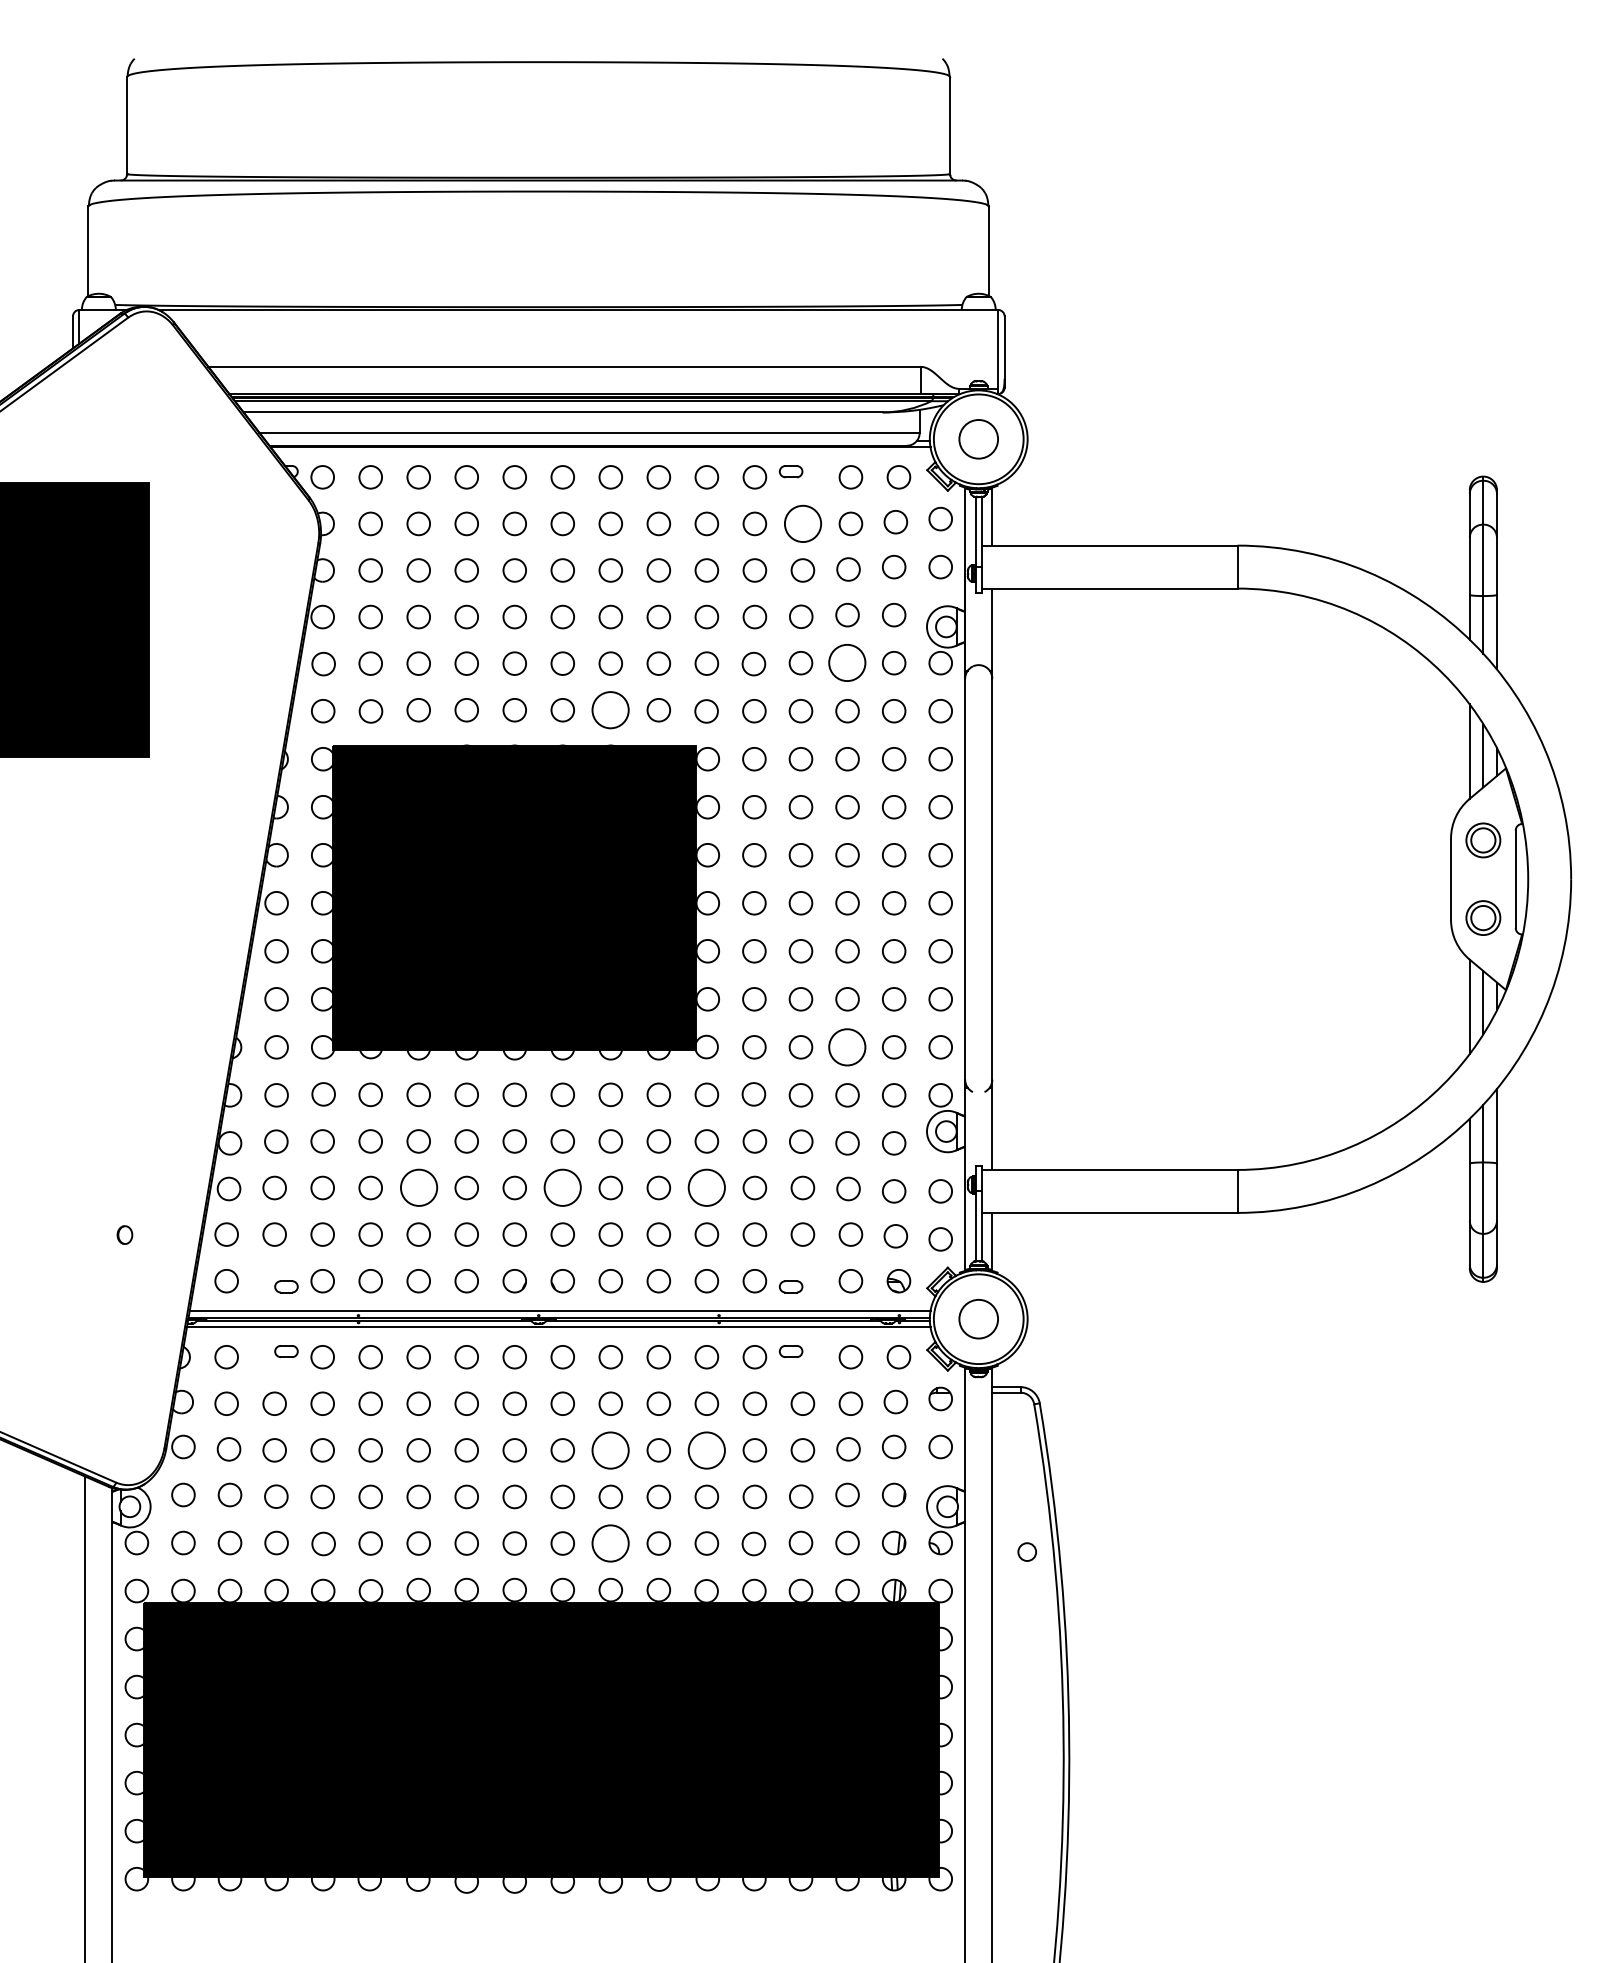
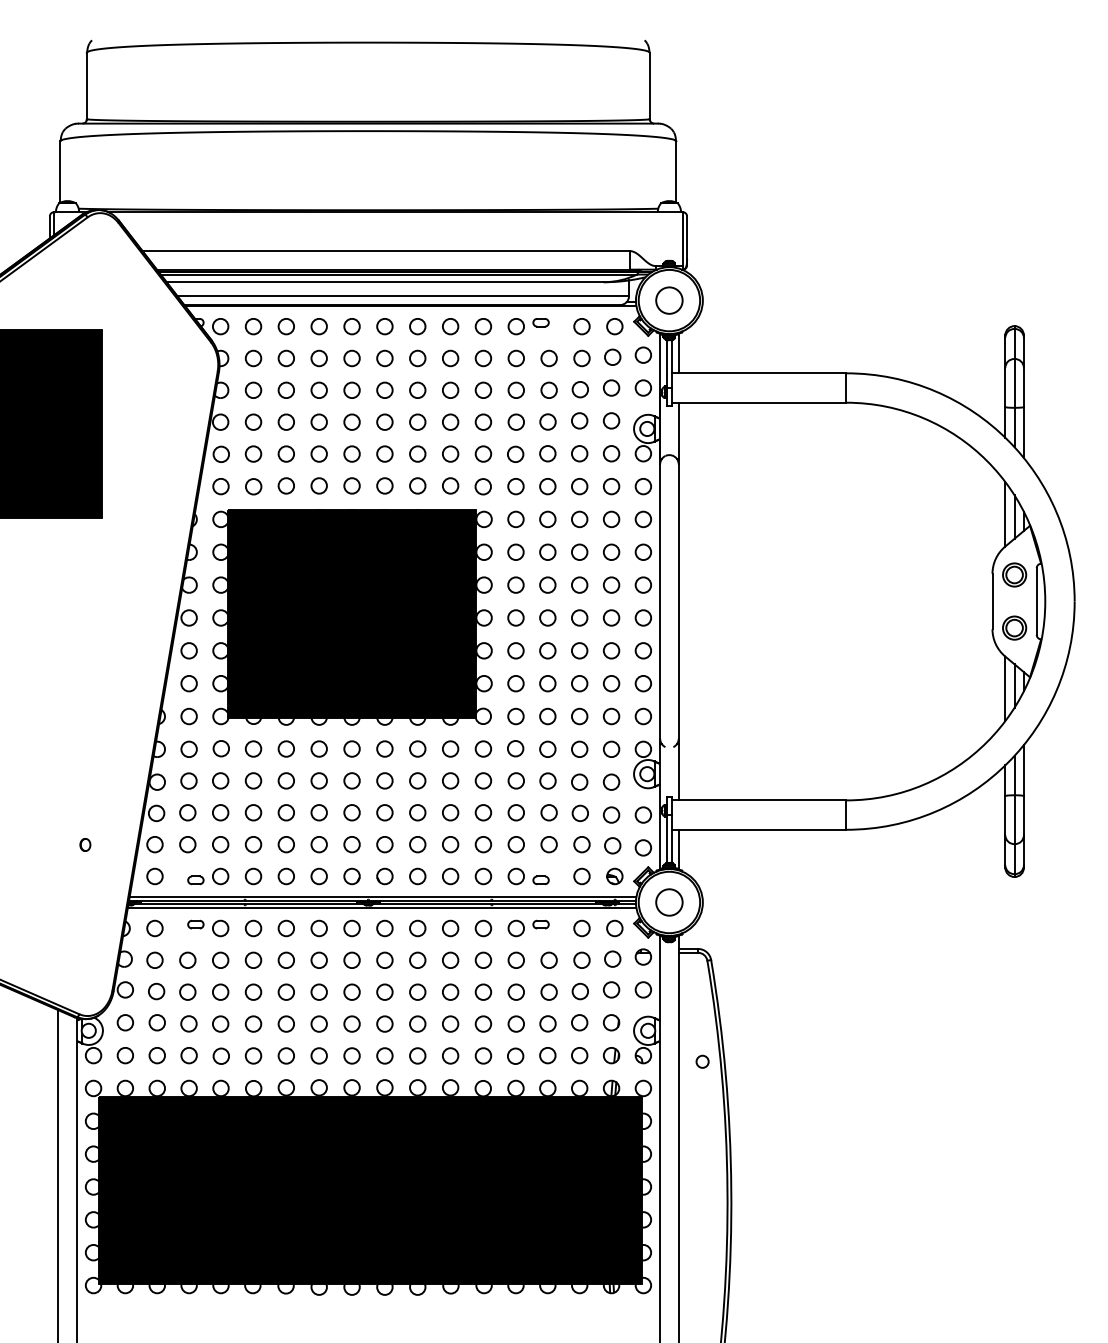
circle: (801, 523) -> (548, 358), size x0.62
circle: (847, 662) -> (579, 453), size x0.62
circle: (610, 709) -> (417, 485), size x0.62
circle: (847, 1047) -> (579, 716), size x0.62
circle: (417, 1187) -> (285, 812), size x0.62
circle: (562, 1187) -> (384, 812), size x0.62
circle: (706, 1187) -> (483, 812), size x0.62
circle: (610, 1449) -> (417, 991), size x0.62
circle: (706, 1449) -> (483, 991), size x0.62
circle: (610, 1542) -> (417, 1055), size x0.62

